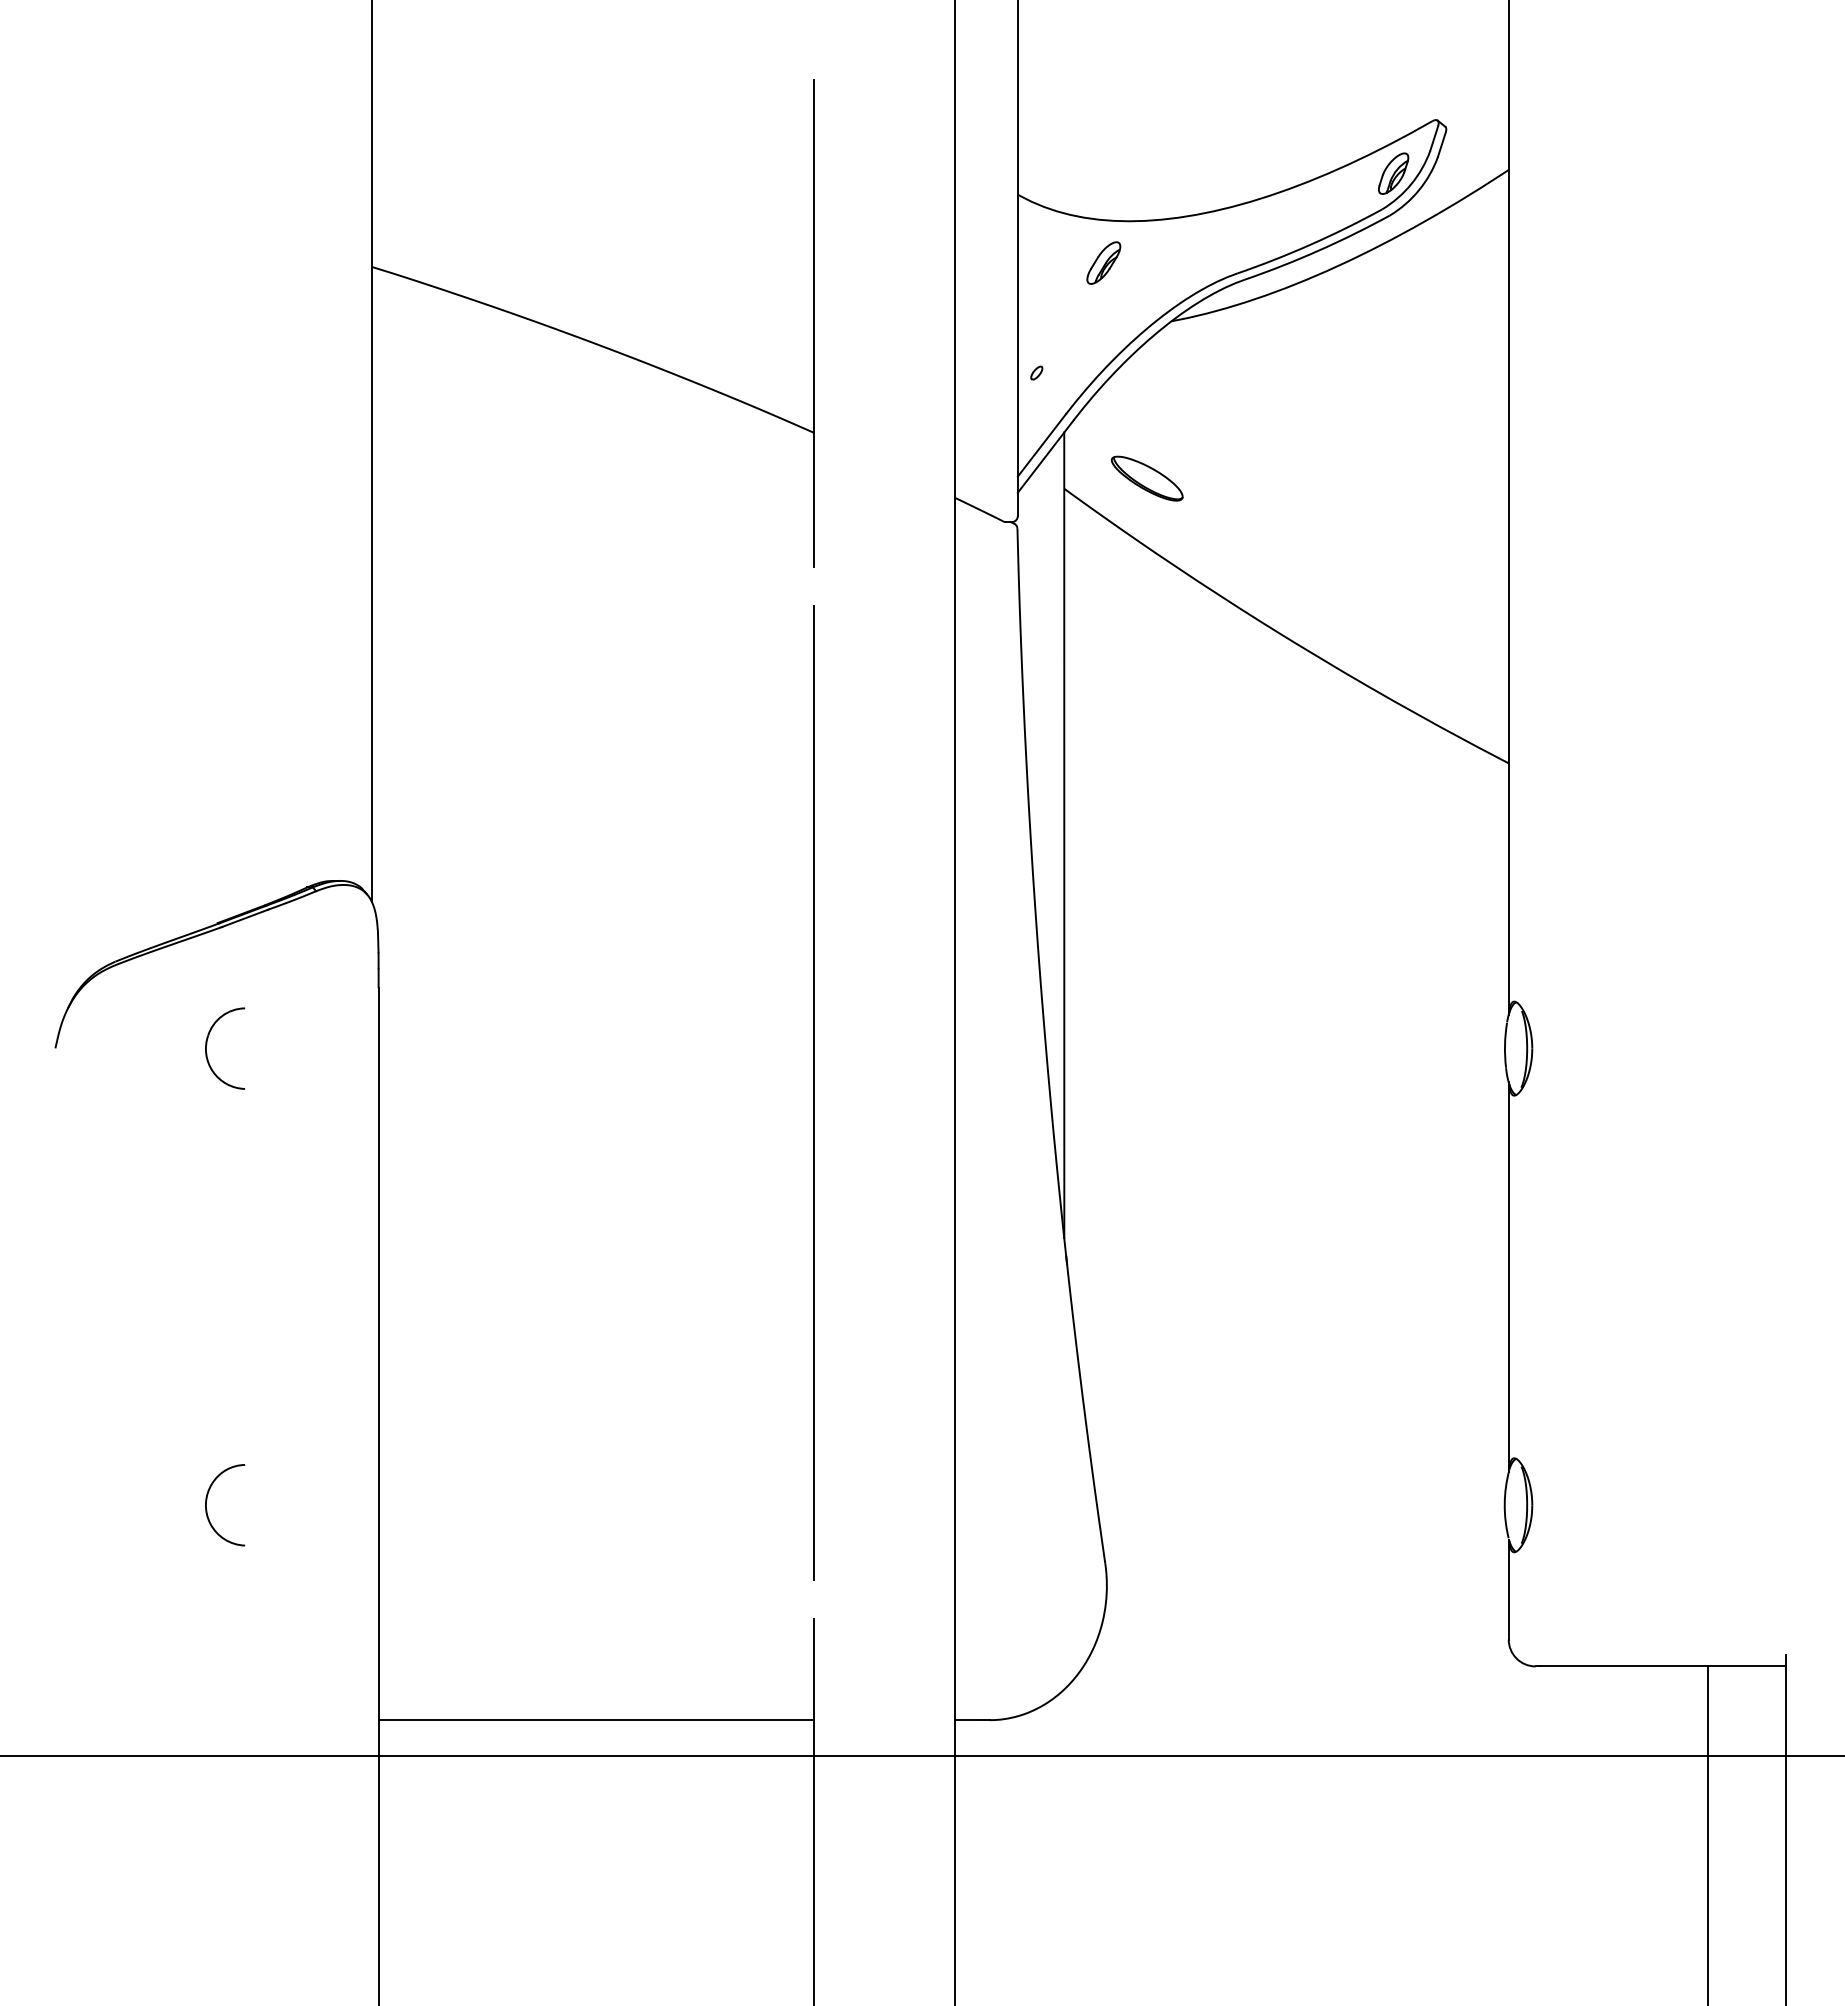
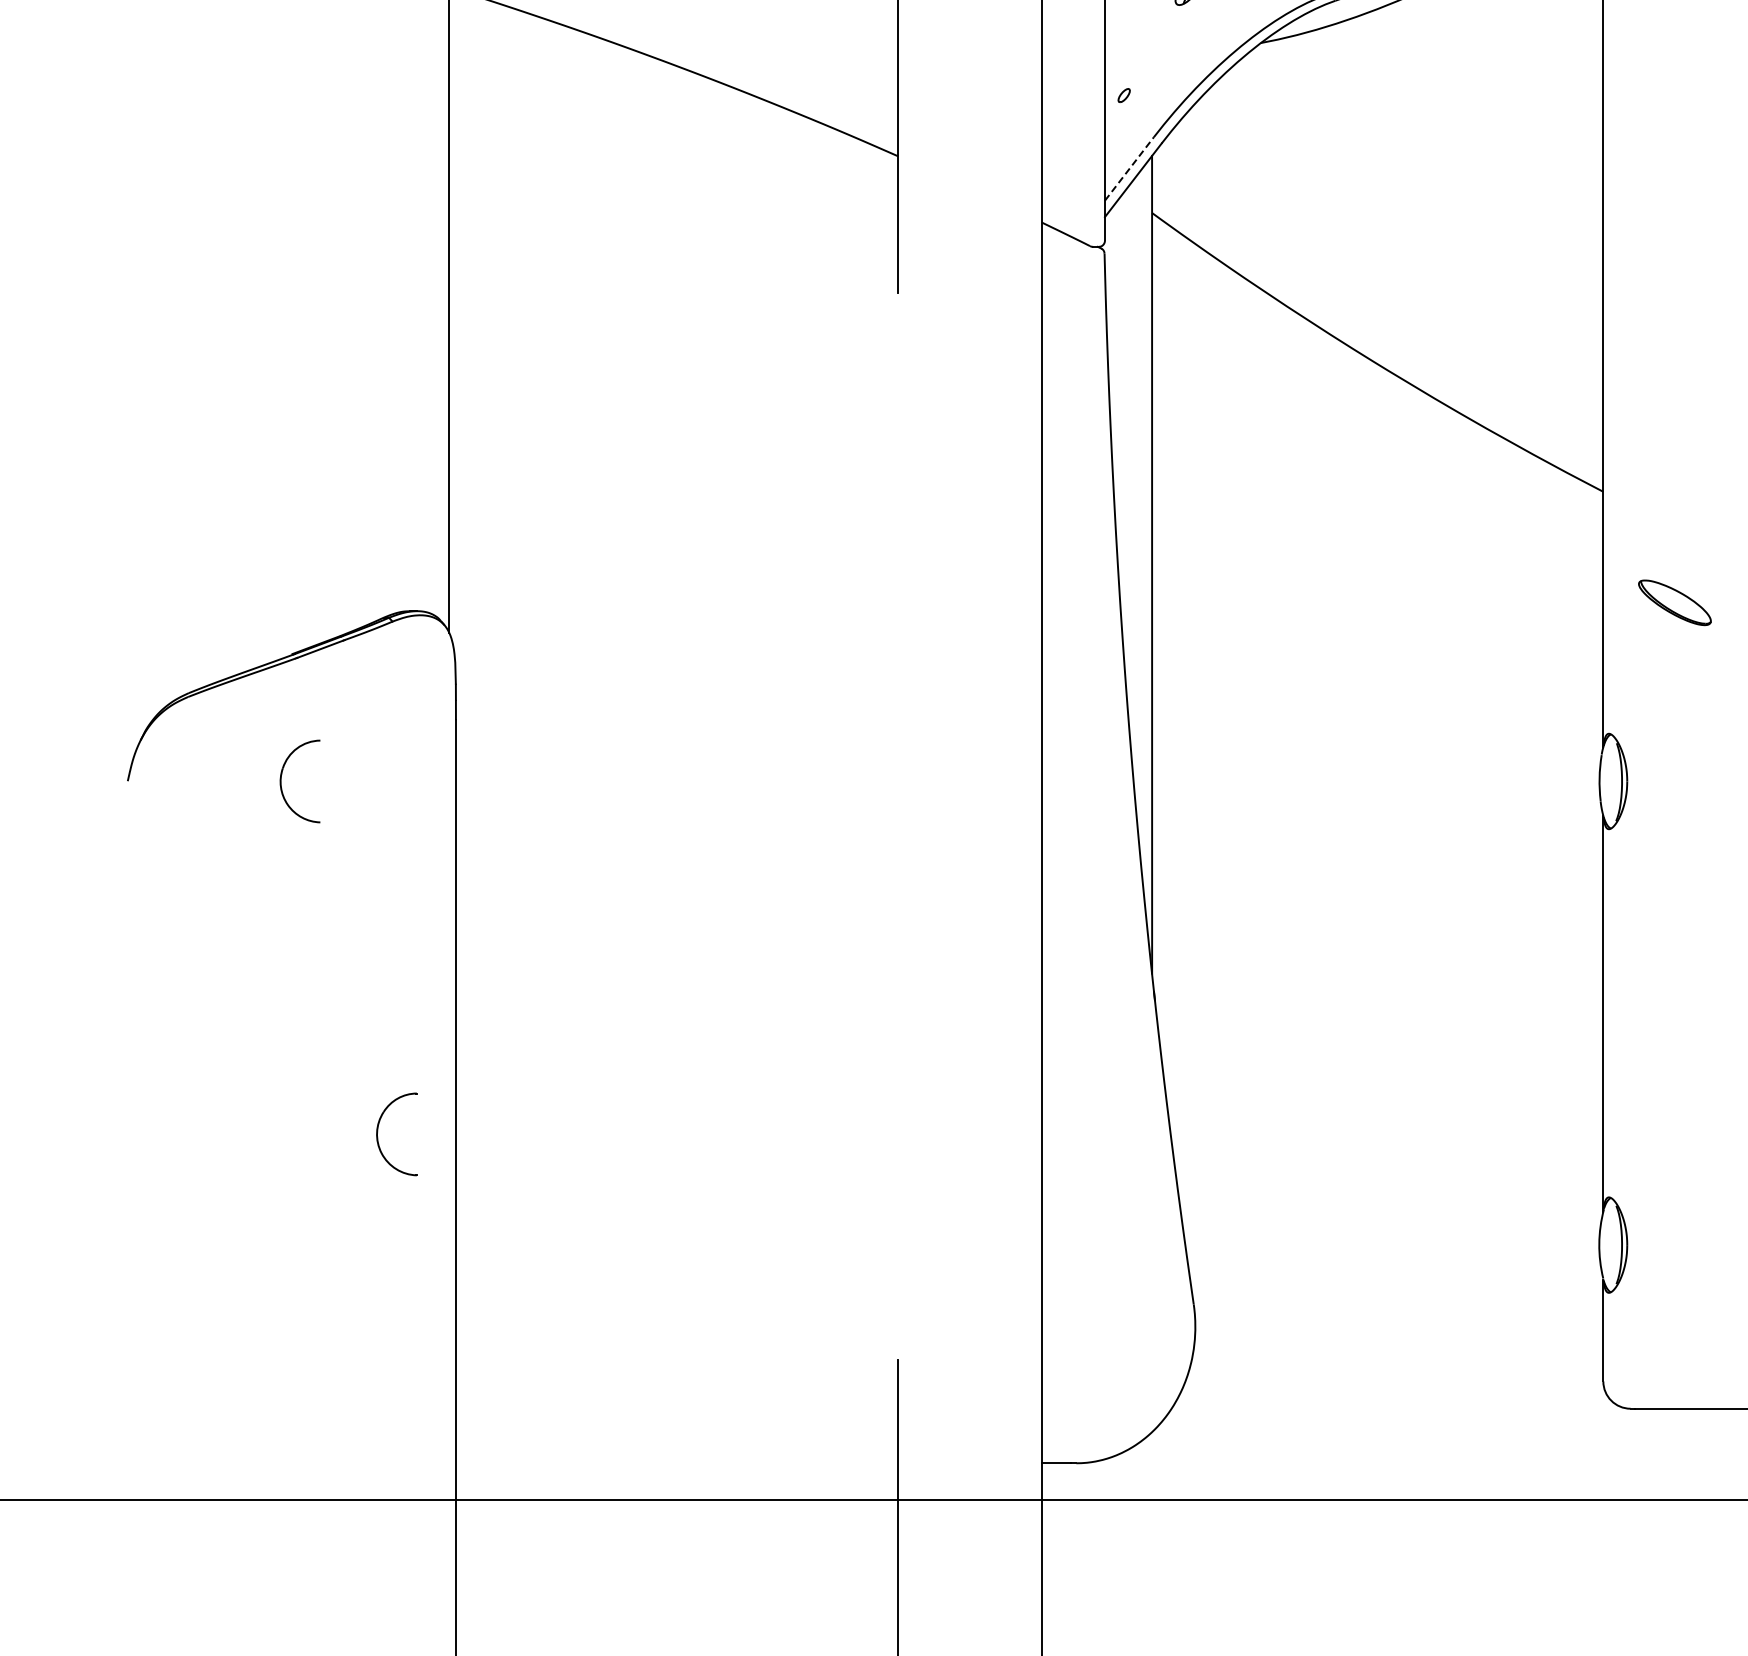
line: (1042, 444) -> (1129, 168), solid -> dashed
part: (1146, 478) -> (1674, 602), moved
line: (814, 1092) -> (898, 826), removed
part: (207, 1509) -> (378, 1138), moved
line: (596, 1720) -> (677, 1463), removed

